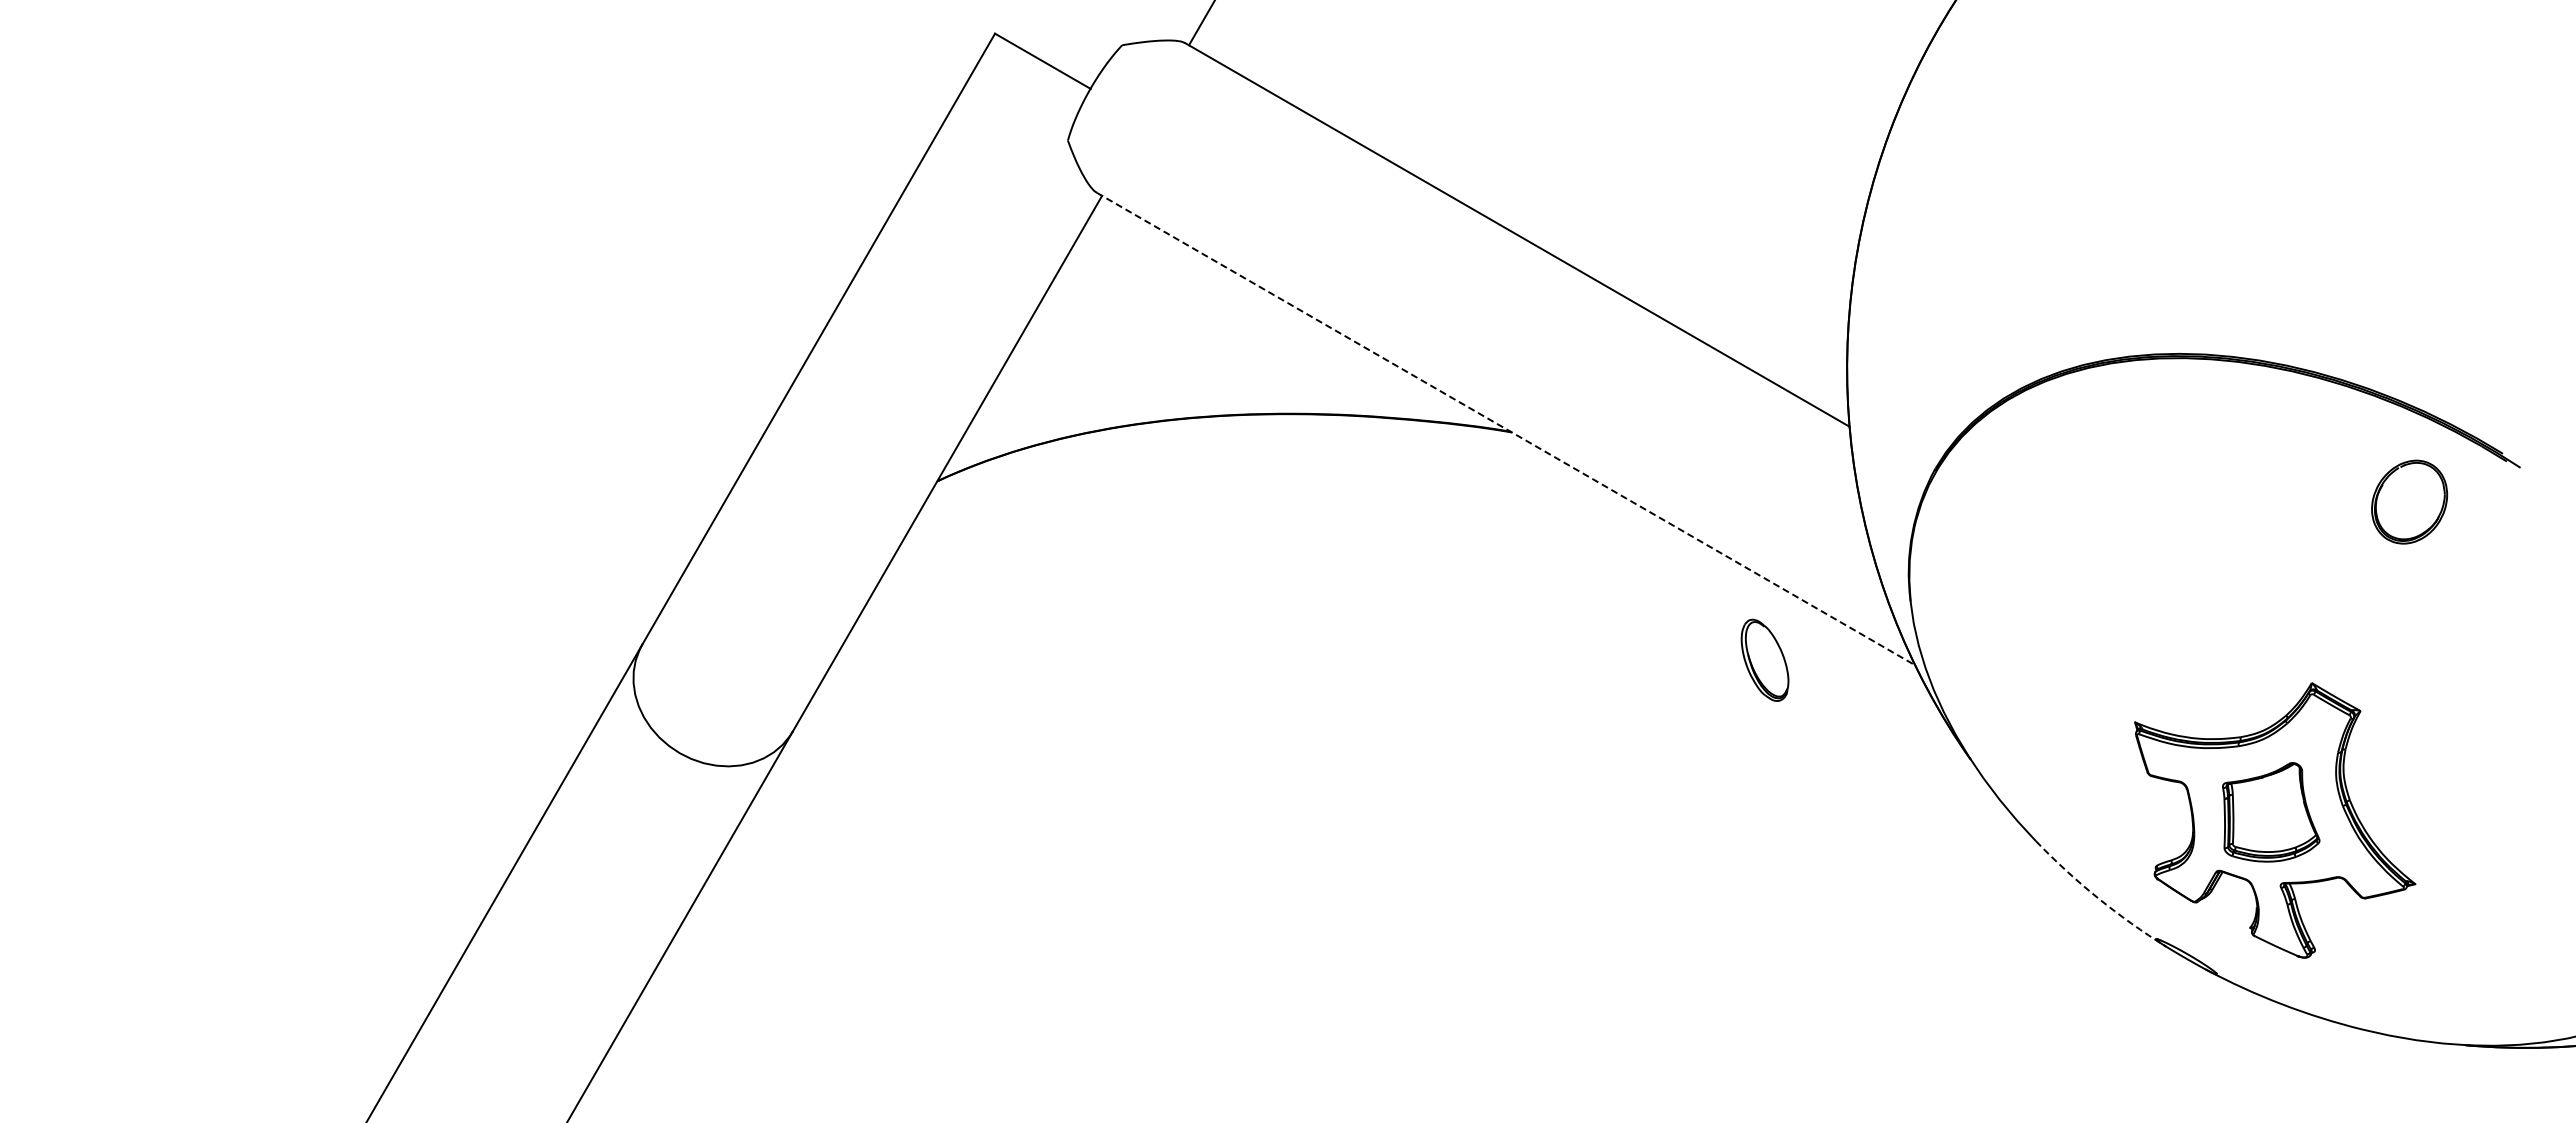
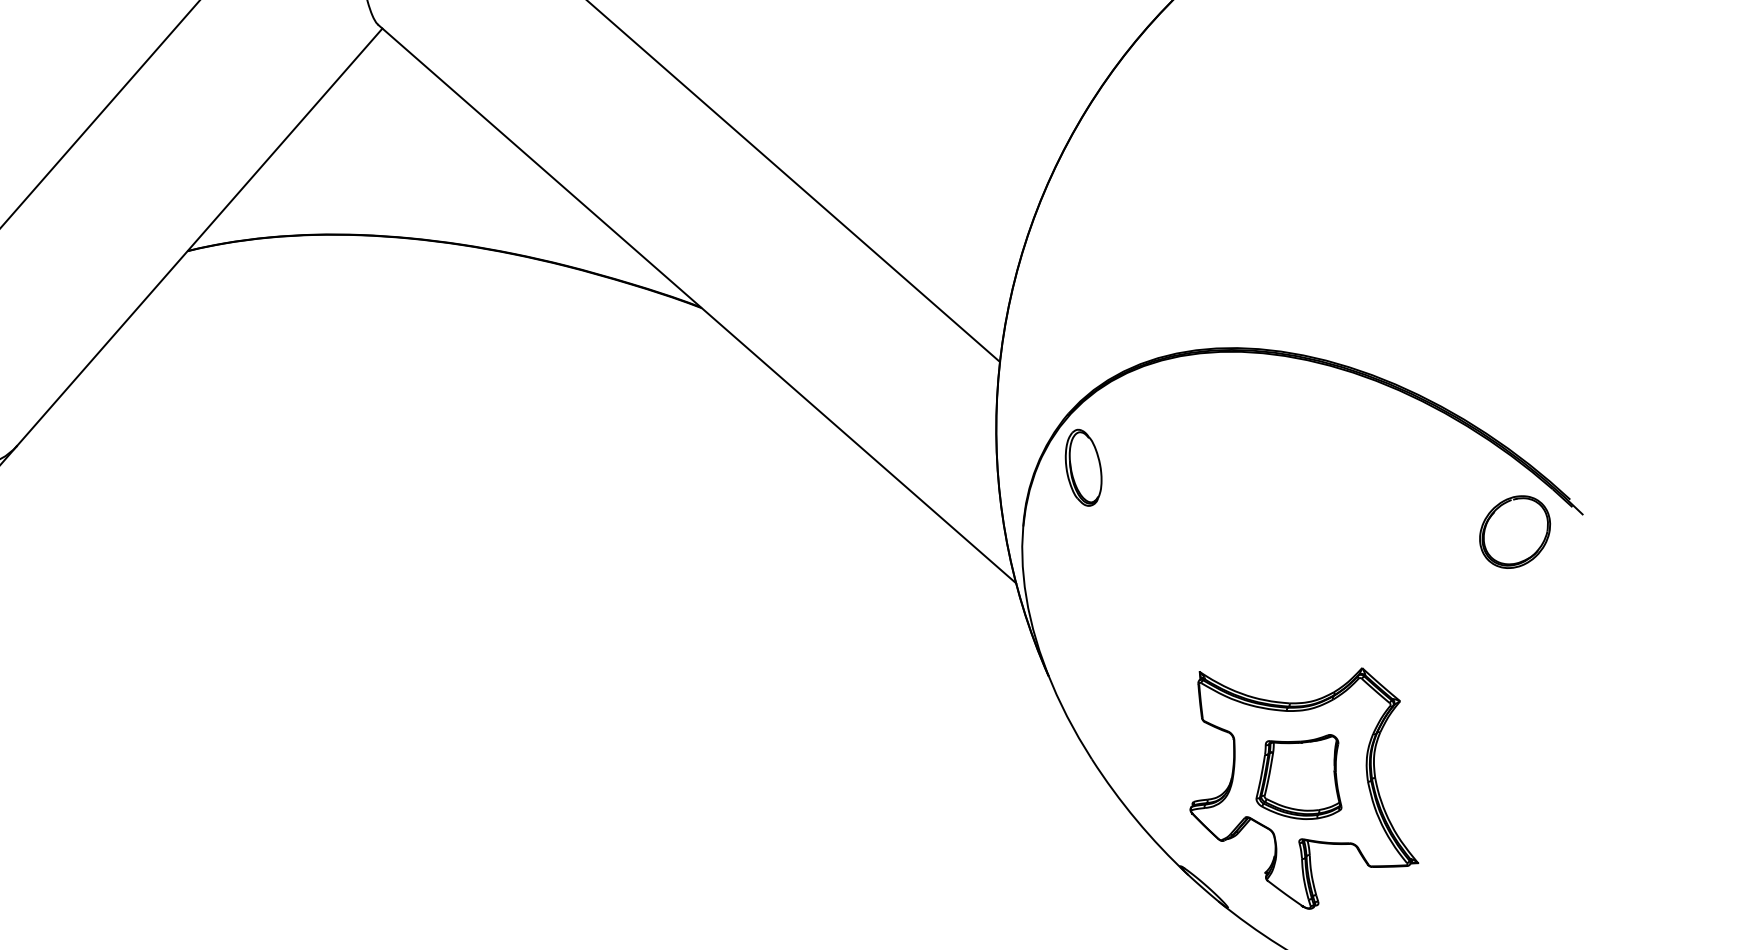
line: (1506, 429) -> (697, 304), dashed -> solid
part: (2409, 501) -> (1515, 531), moved
part: (1764, 659) -> (1083, 467), moved
arc: (2098, 898) -> (1136, 820), dashed -> solid

